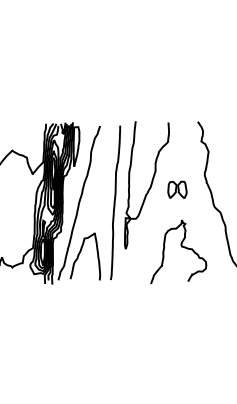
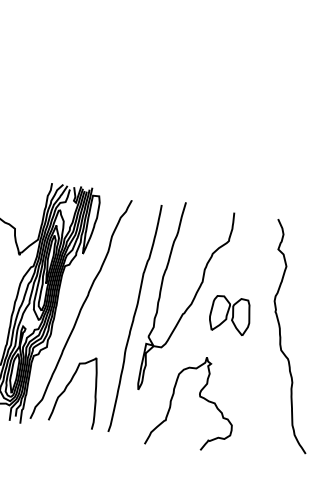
part: (177, 189) -> (230, 314), size x1.43
curve: (181, 247) -> (199, 397), moved

